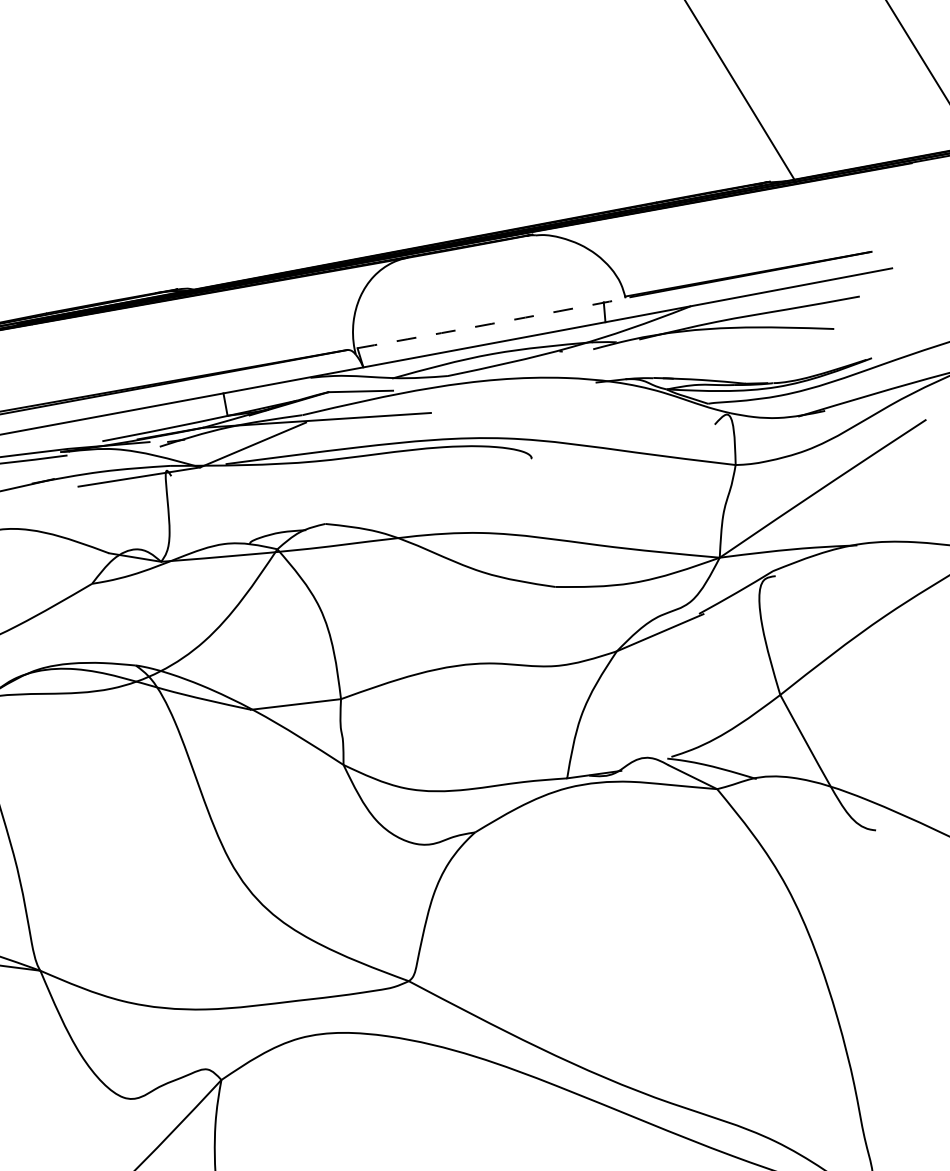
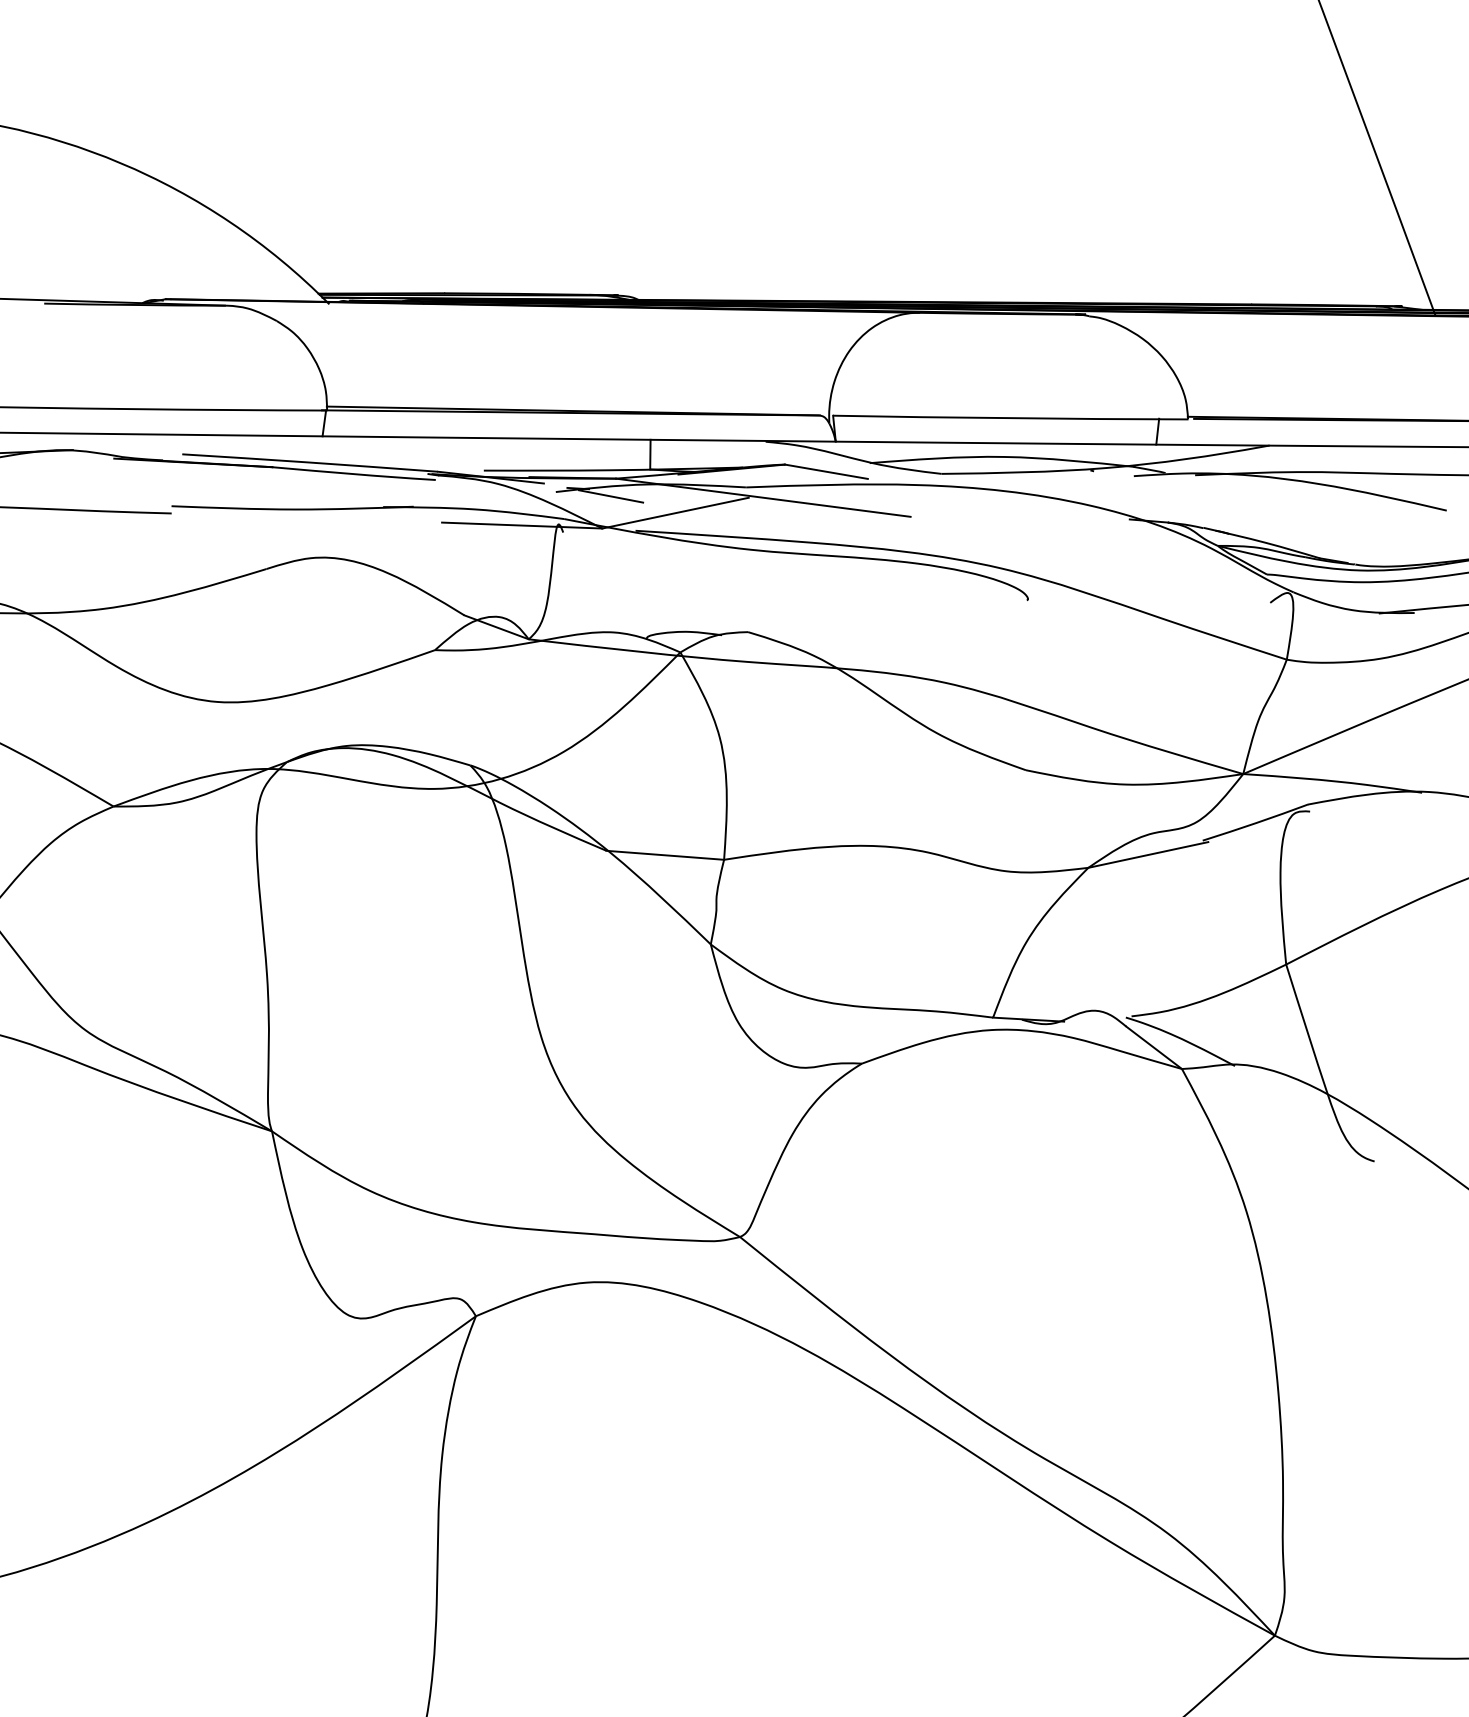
arc: (491, 324) -> (1010, 418), dashed -> solid
line: (202, 441) -> (611, 496), added

